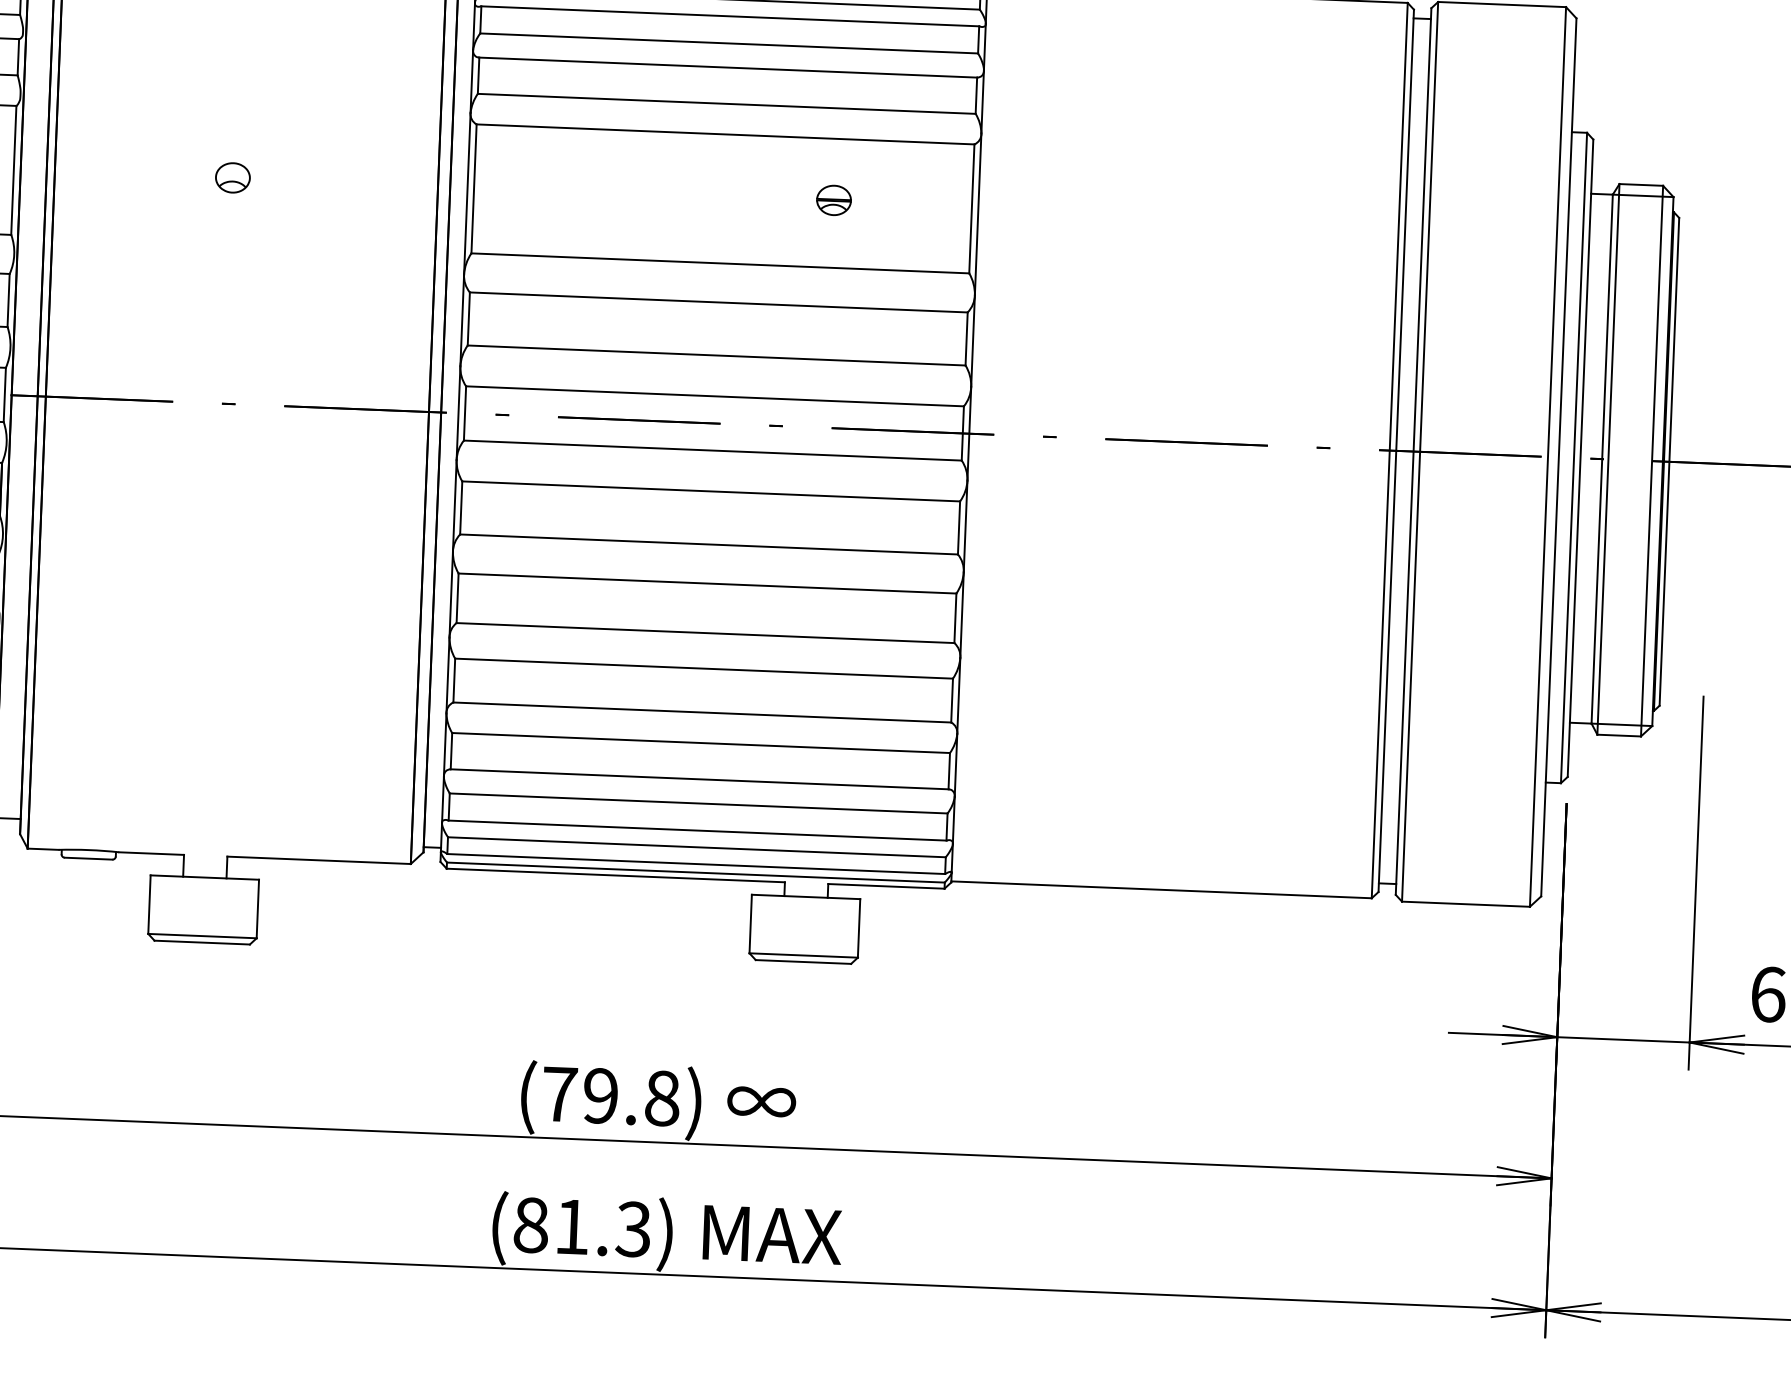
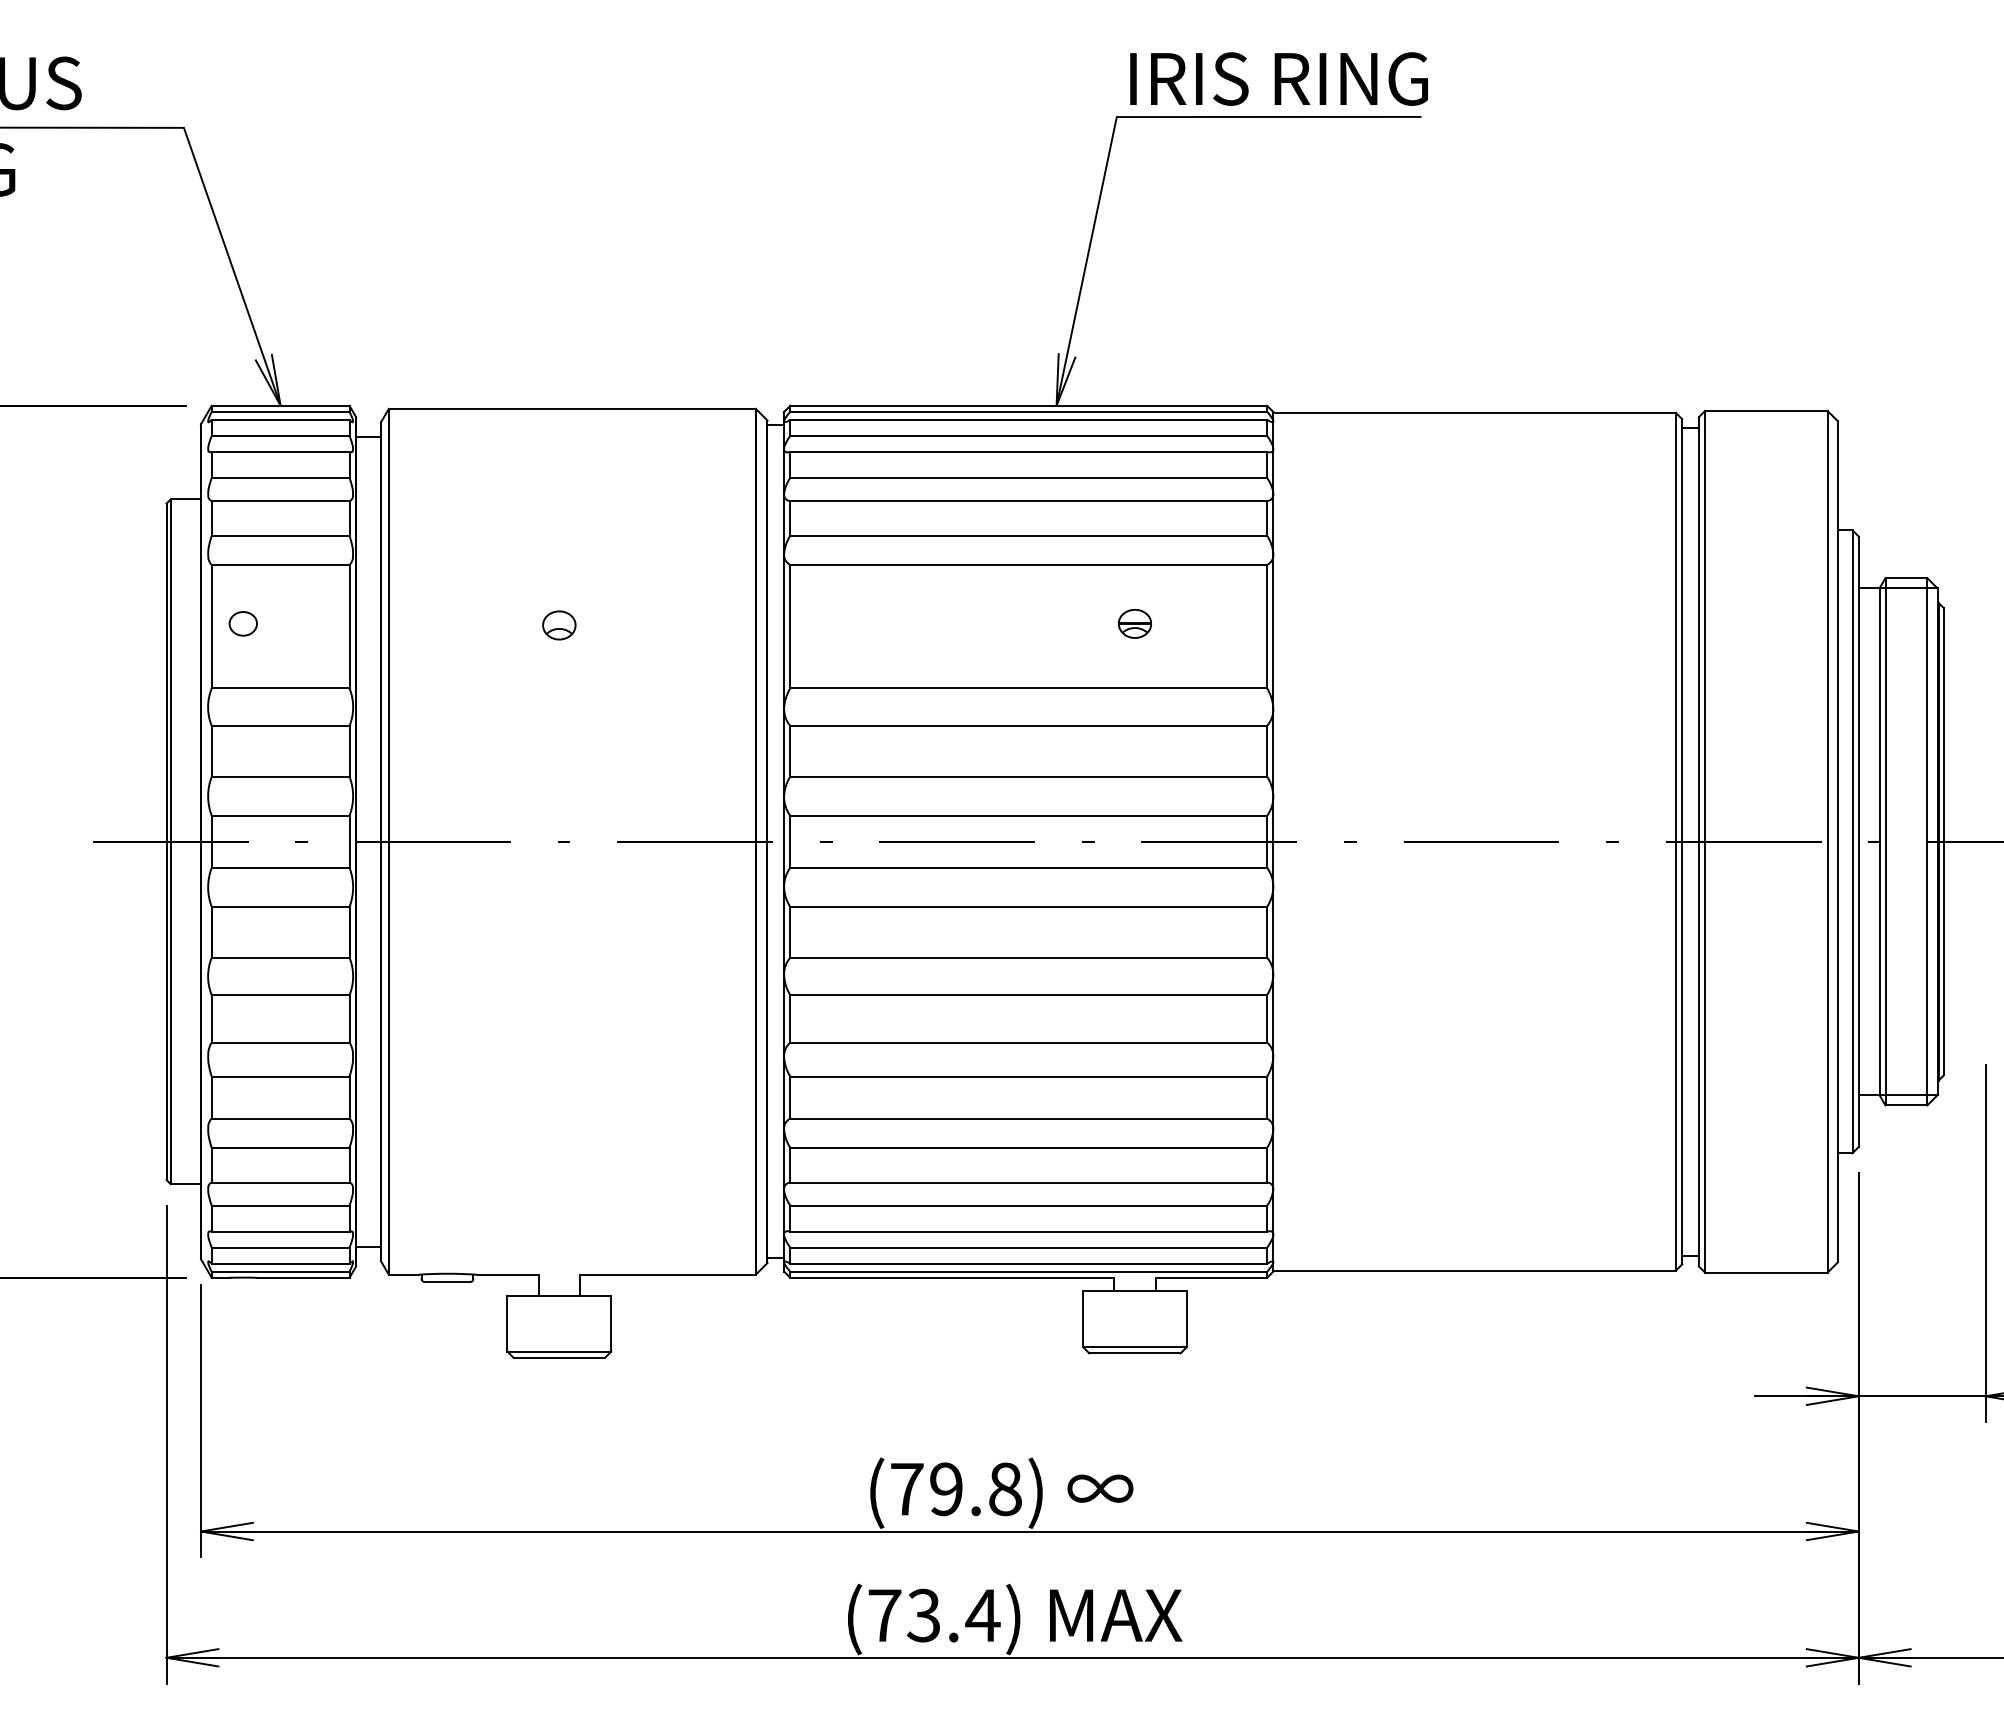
text: (583, 1227) -> (934, 1615), (81.3) -> (73.4)

